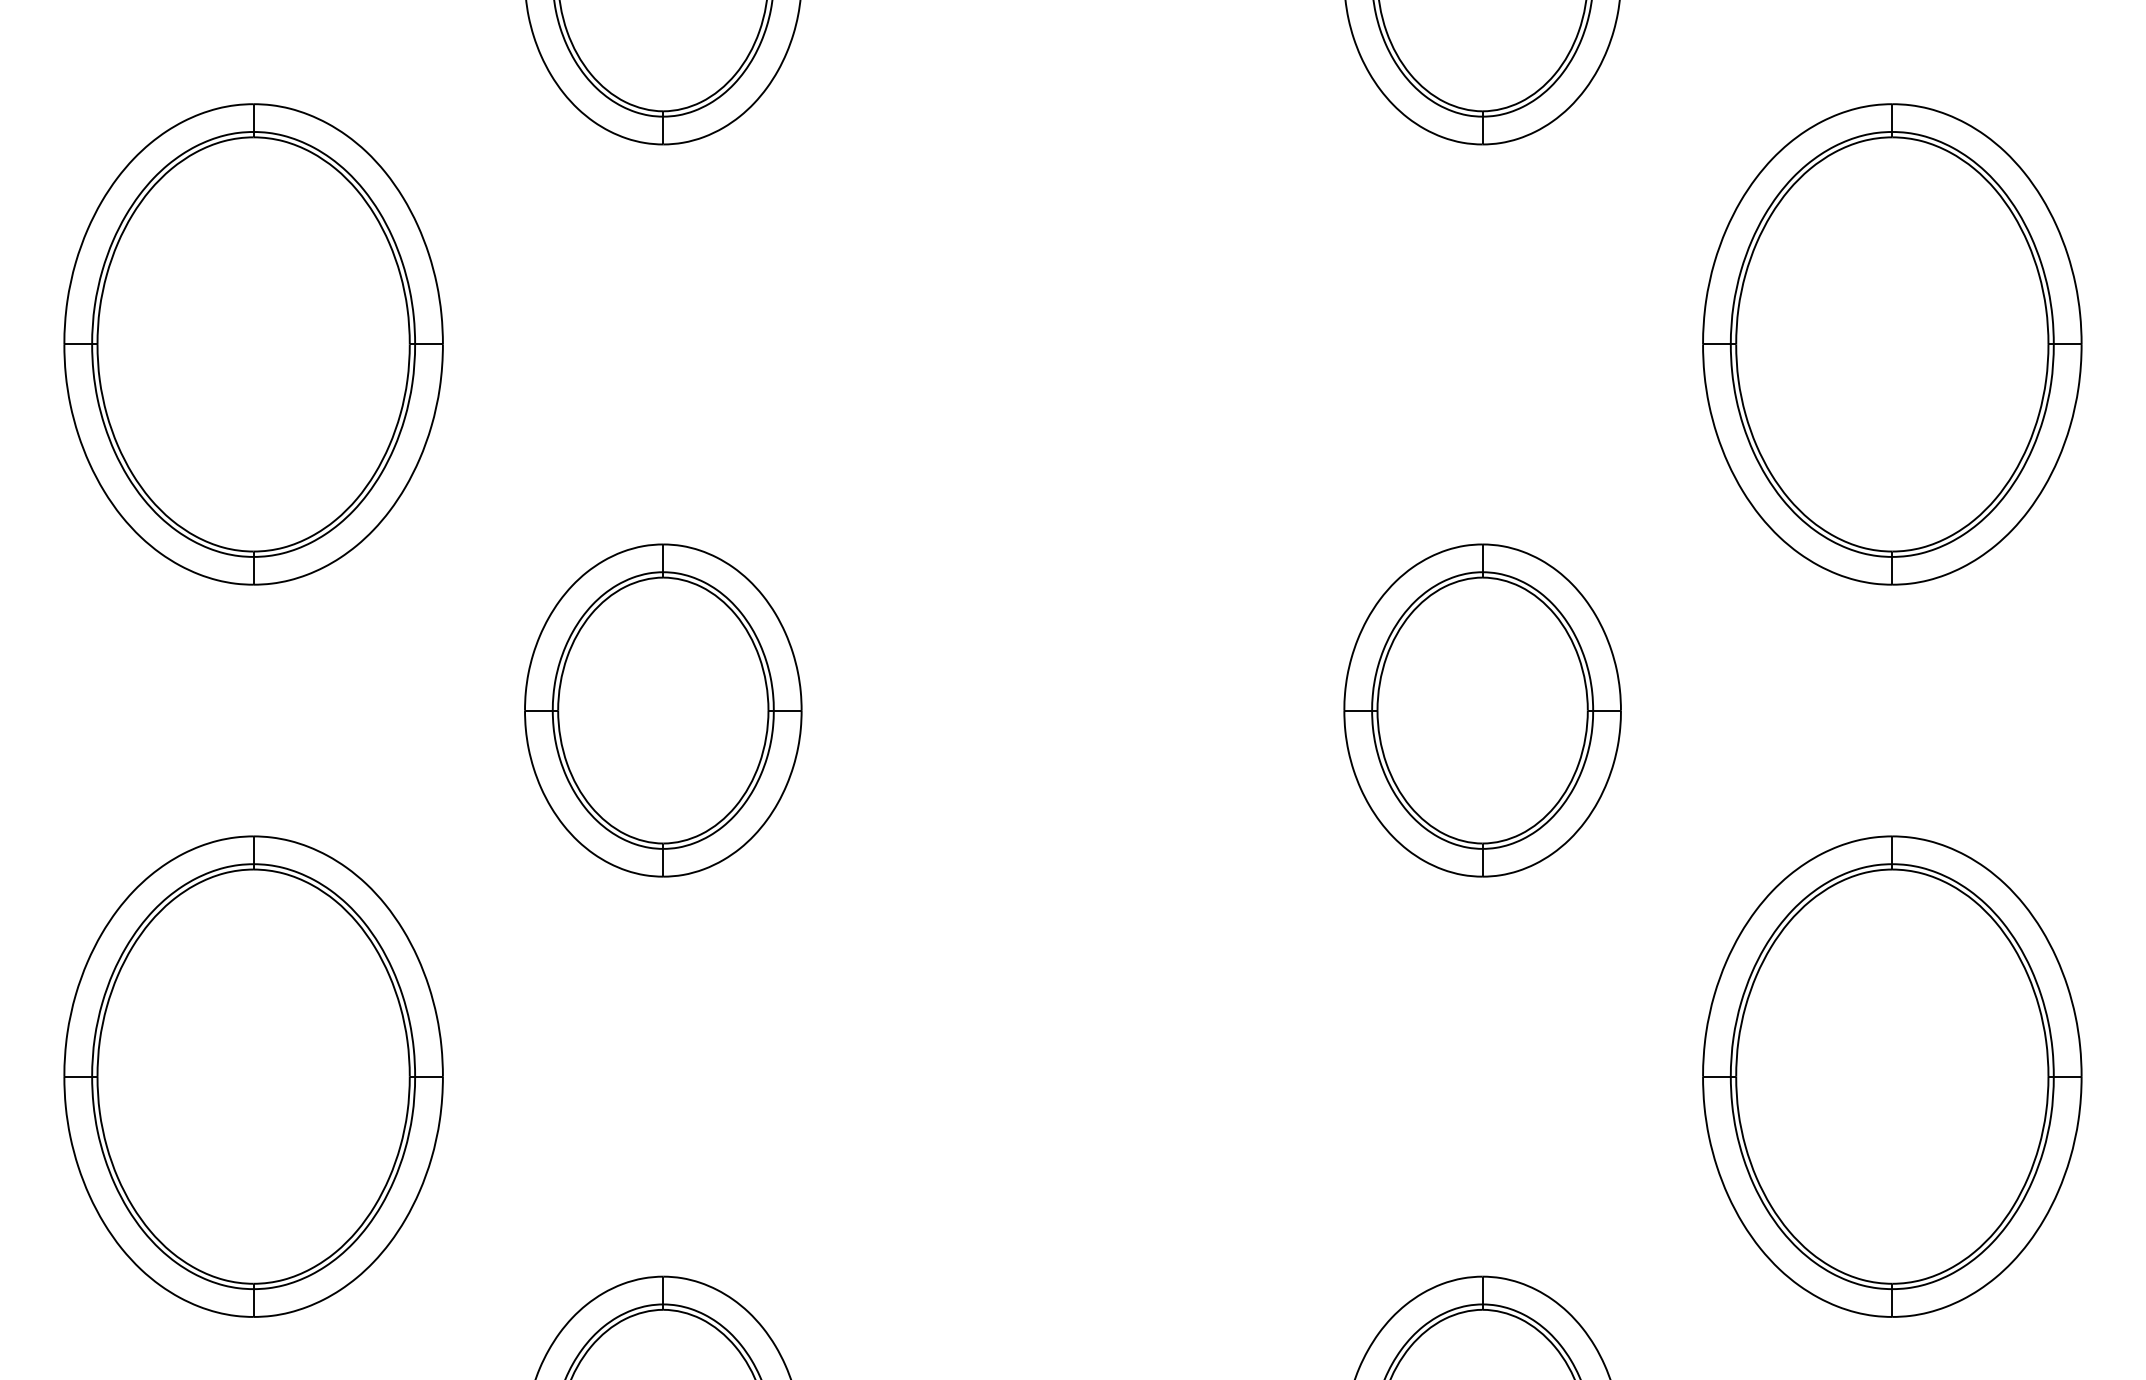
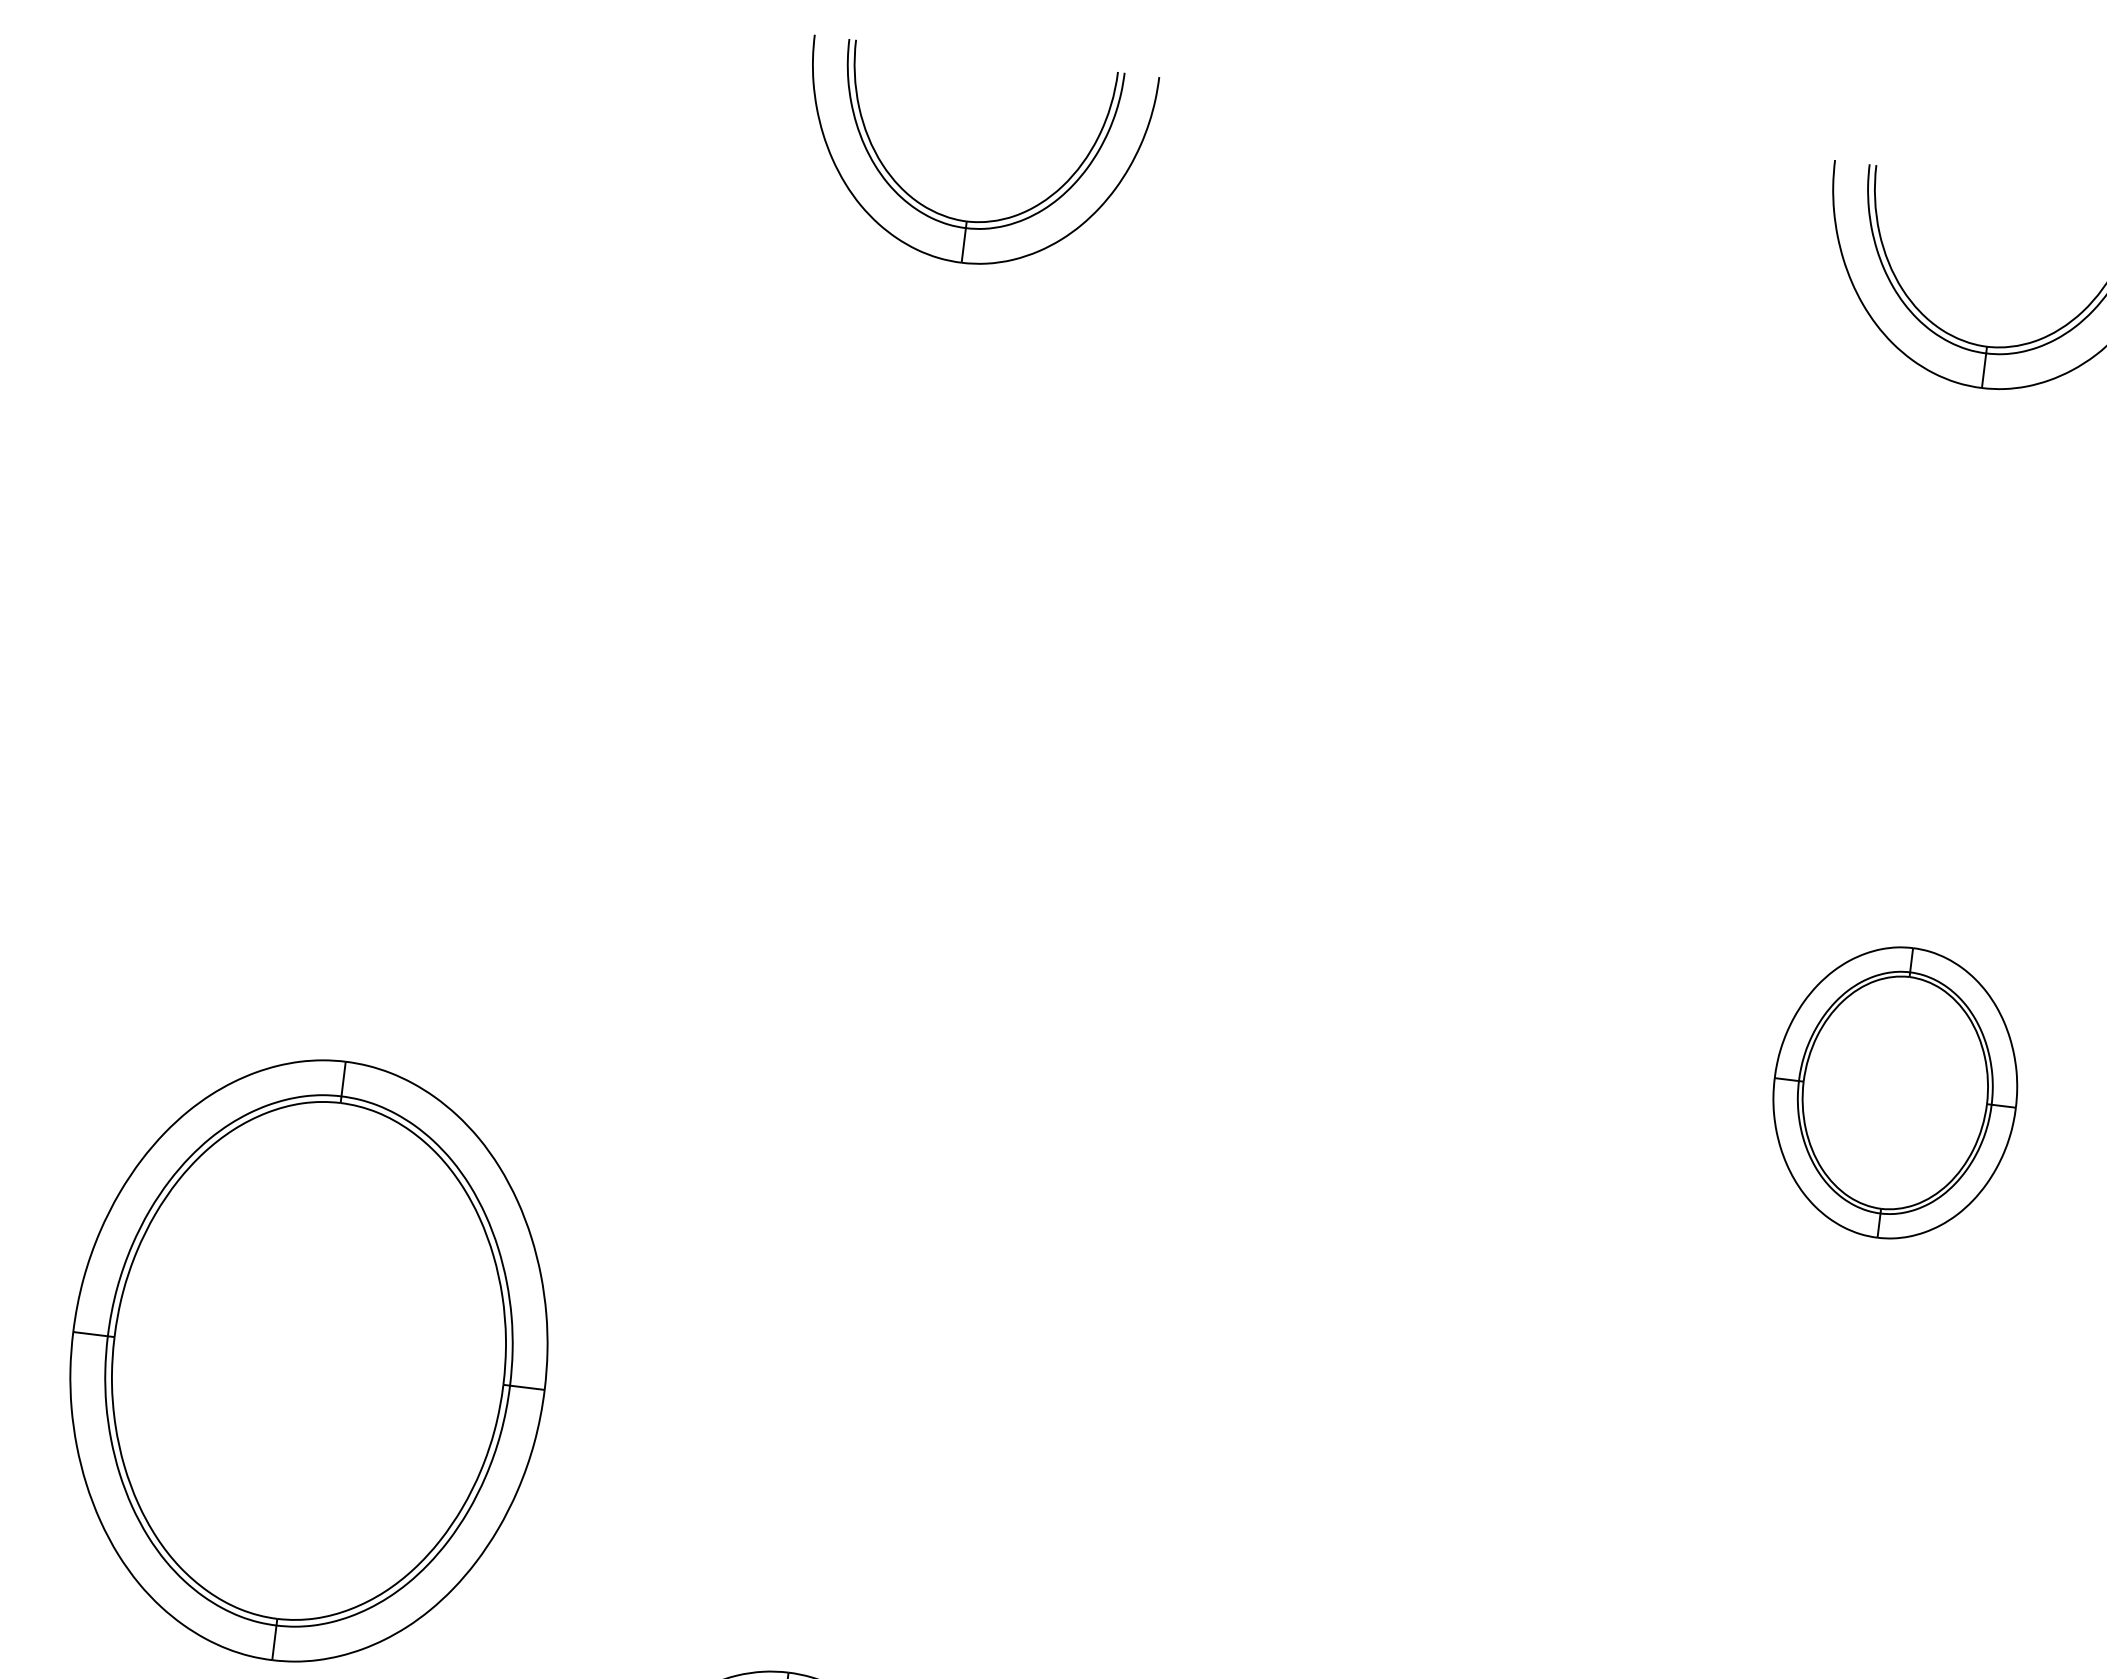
part: (253, 344) -> (420, 449), removed
part: (663, 710) -> (875, 967), removed
part: (1482, 710) -> (1895, 1092), size x0.7

